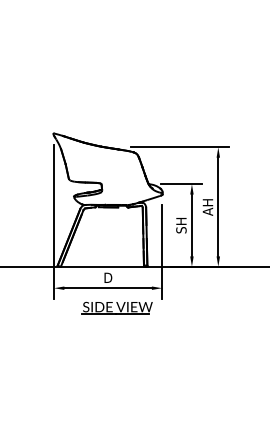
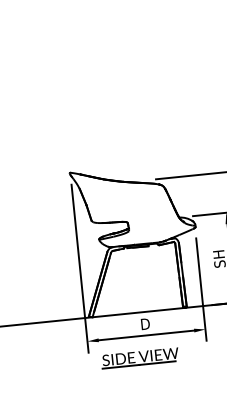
part: (116, 307) -> (139, 357), moved

